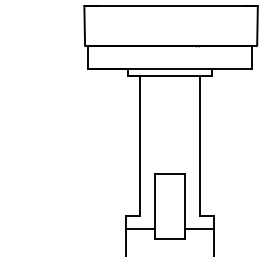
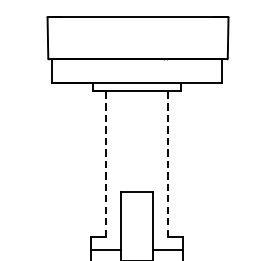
line: (139, 145) -> (105, 162), solid -> dashed
line: (199, 145) -> (167, 162), solid -> dashed

